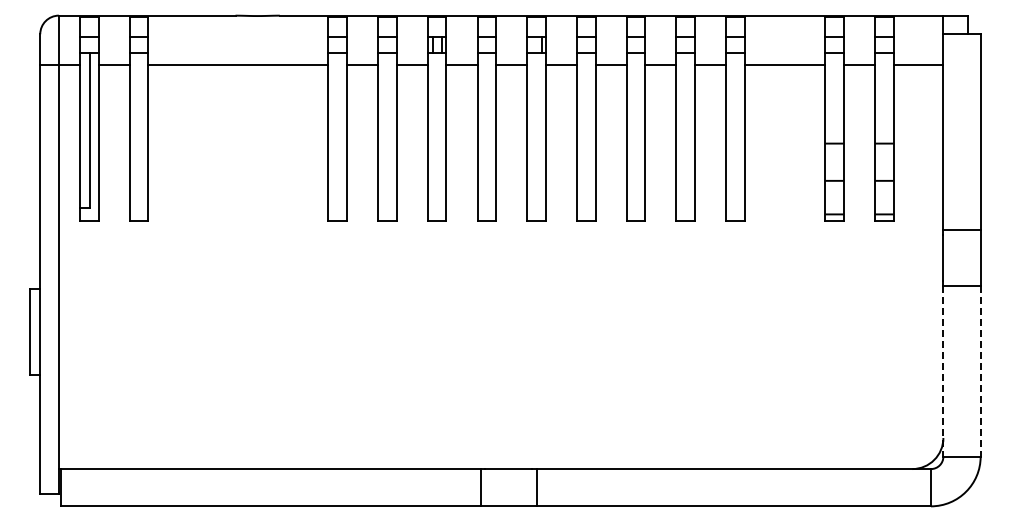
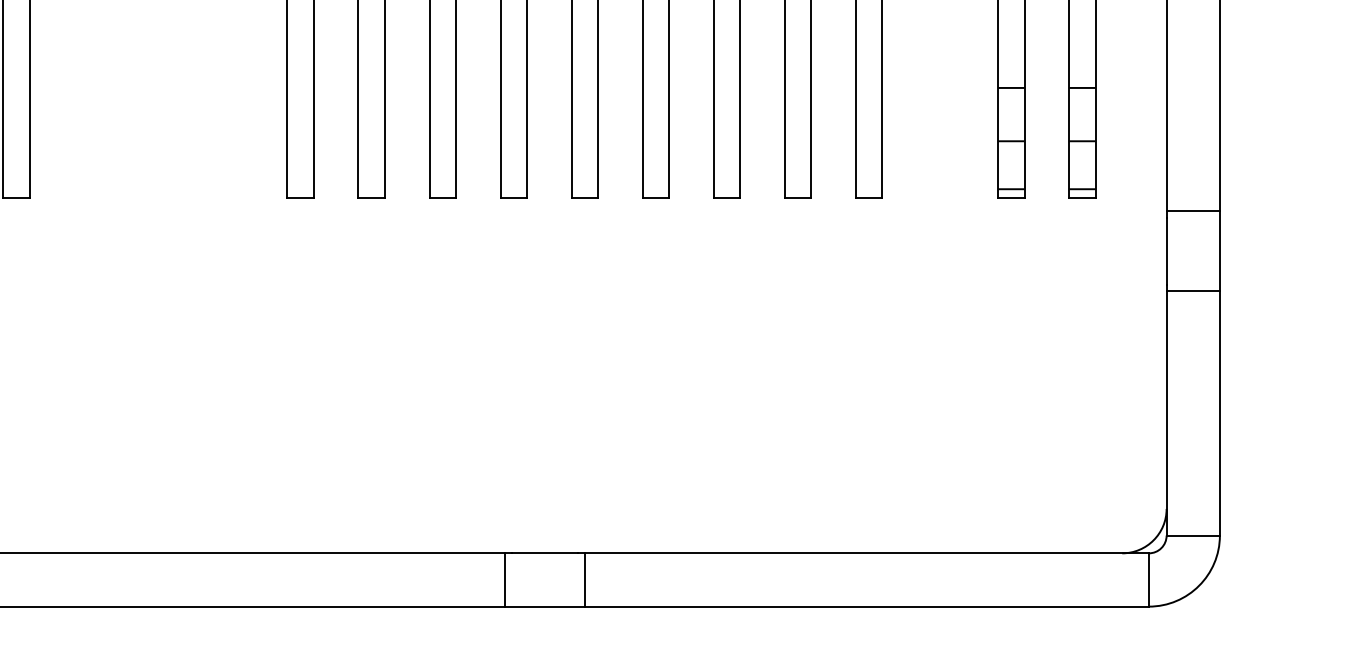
line: (943, 371) -> (1166, 413), dashed -> solid
line: (980, 371) -> (1219, 413), dashed -> solid

